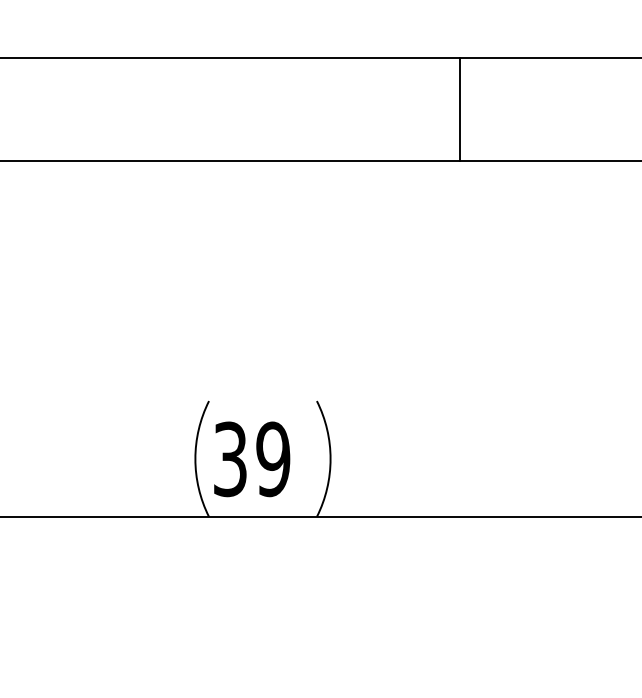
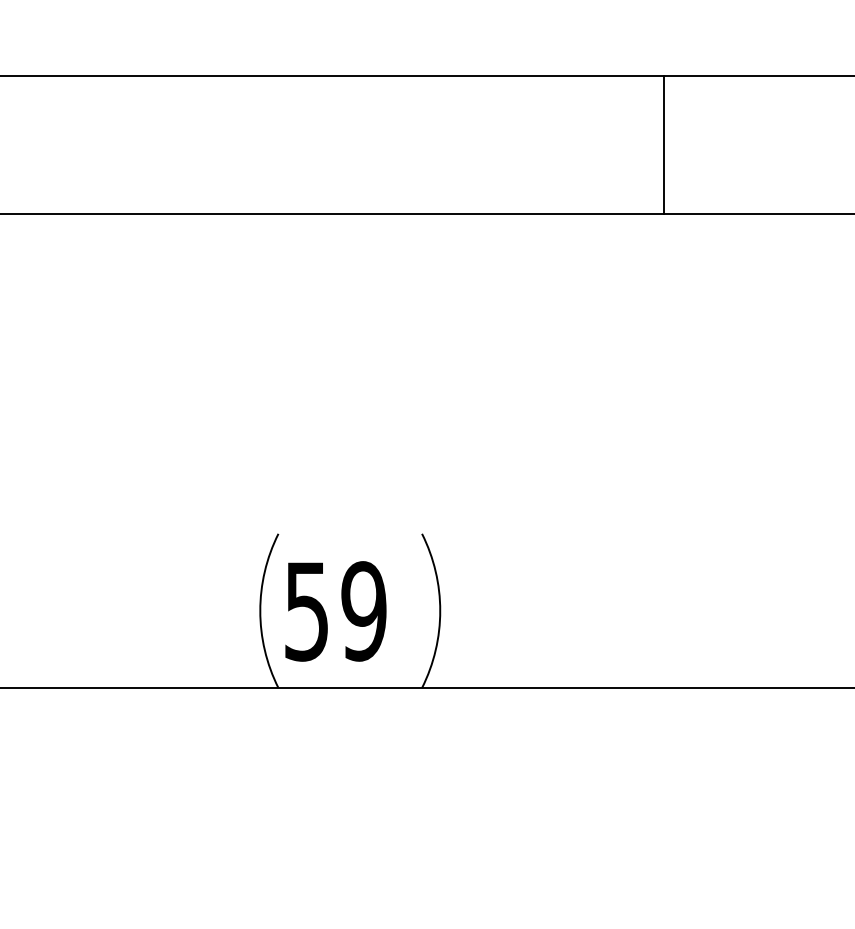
line: (460, 108) -> (663, 144), moved
text: (230, 458) -> (307, 610), 39 -> 59

